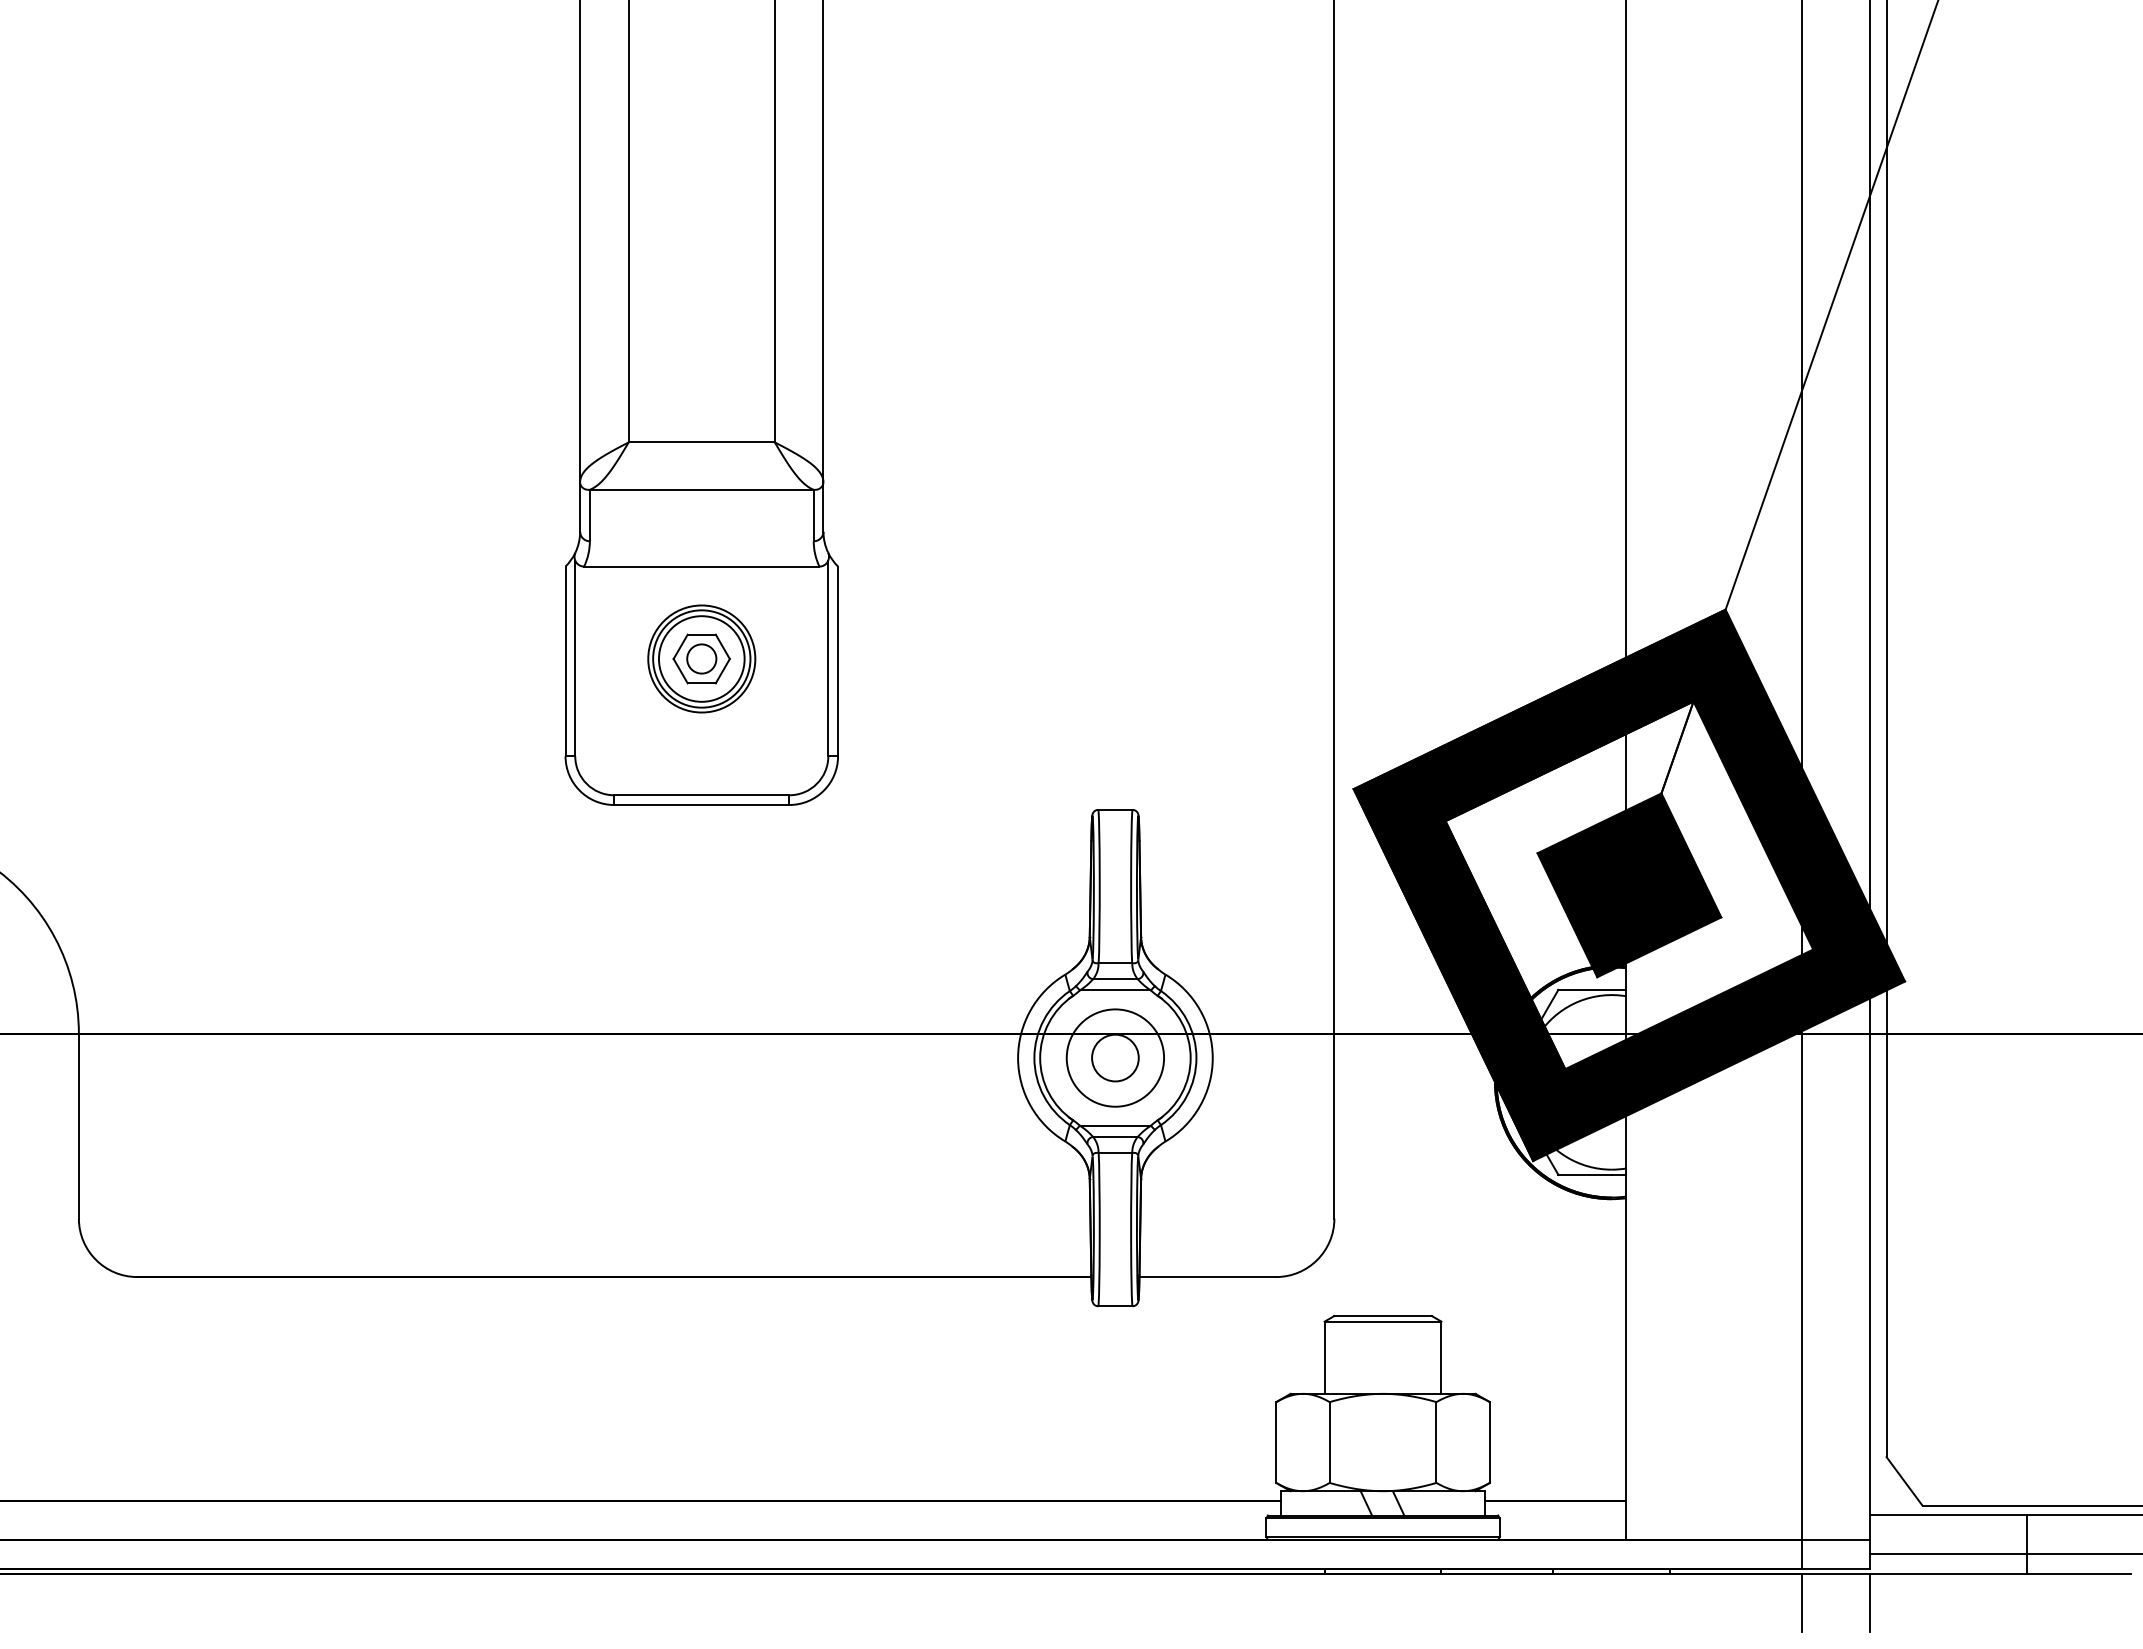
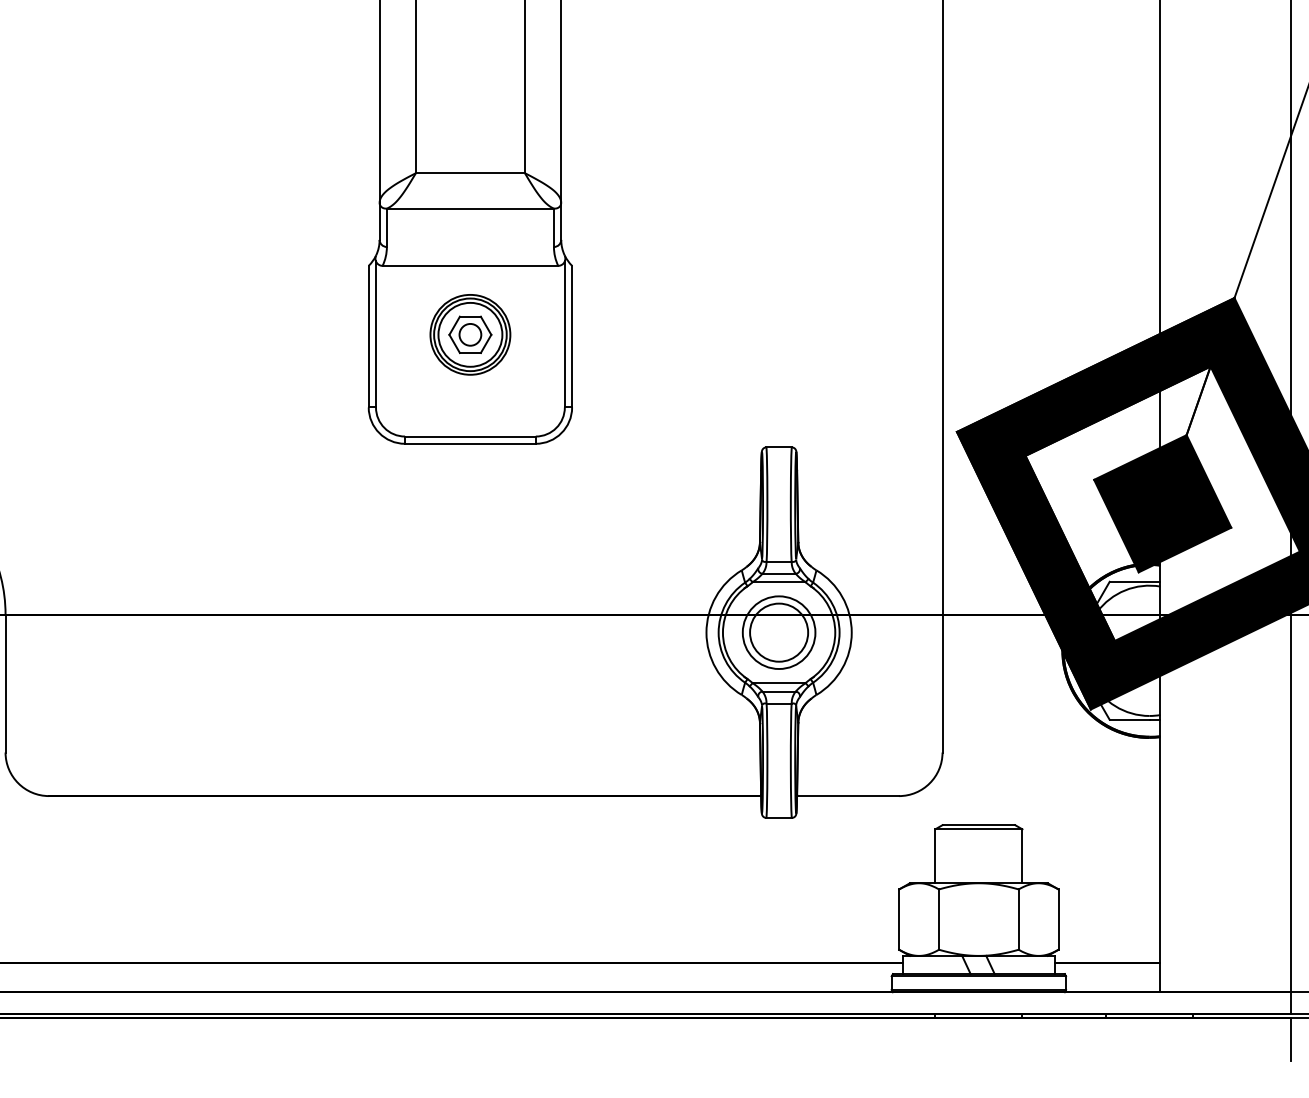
circle: (1115, 1058) -> (779, 632), size x1.67

